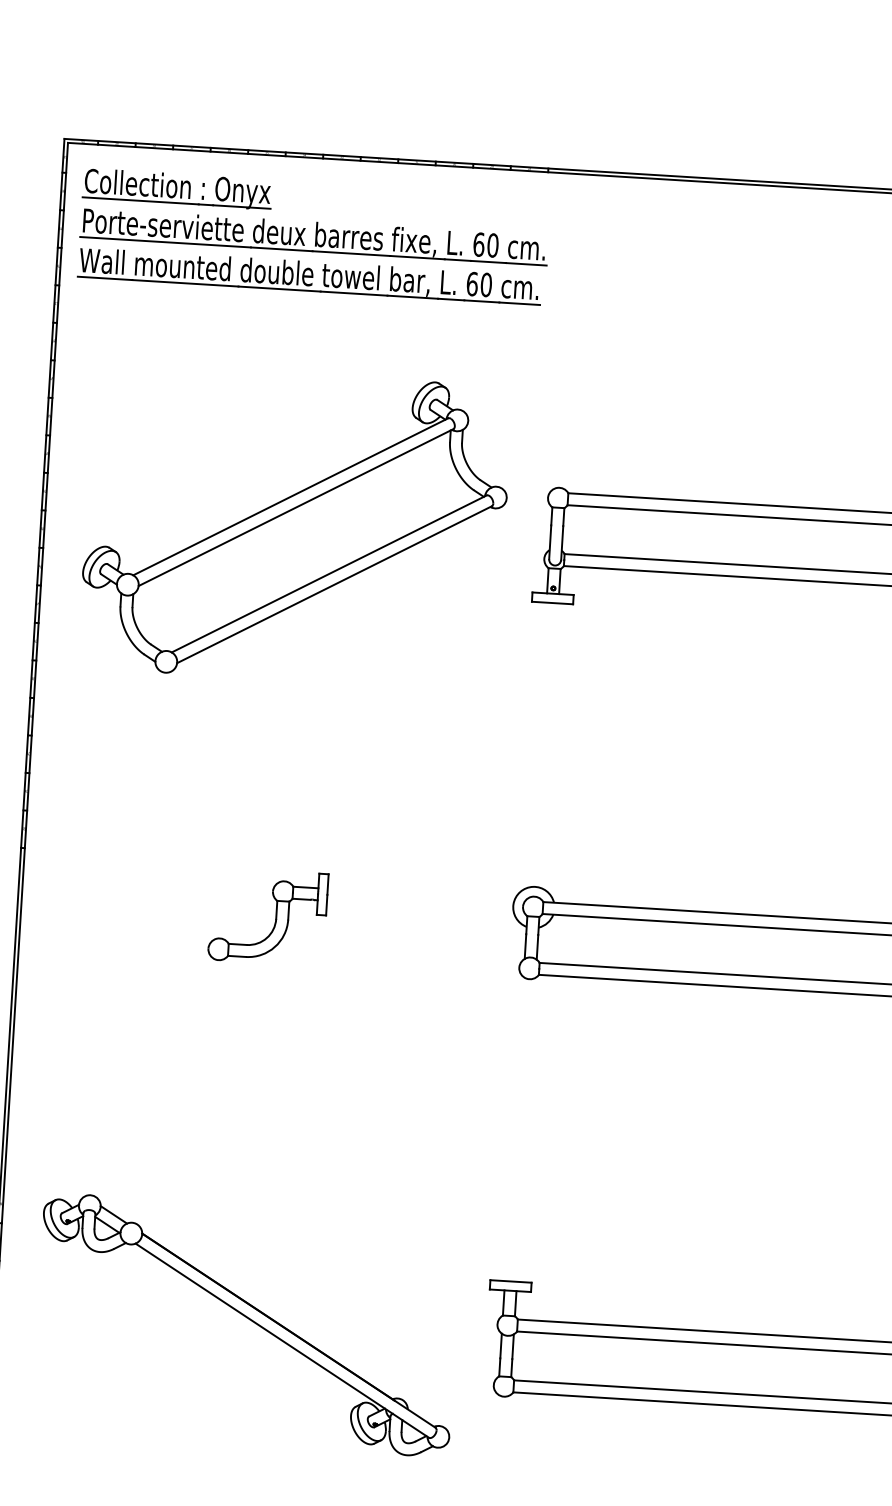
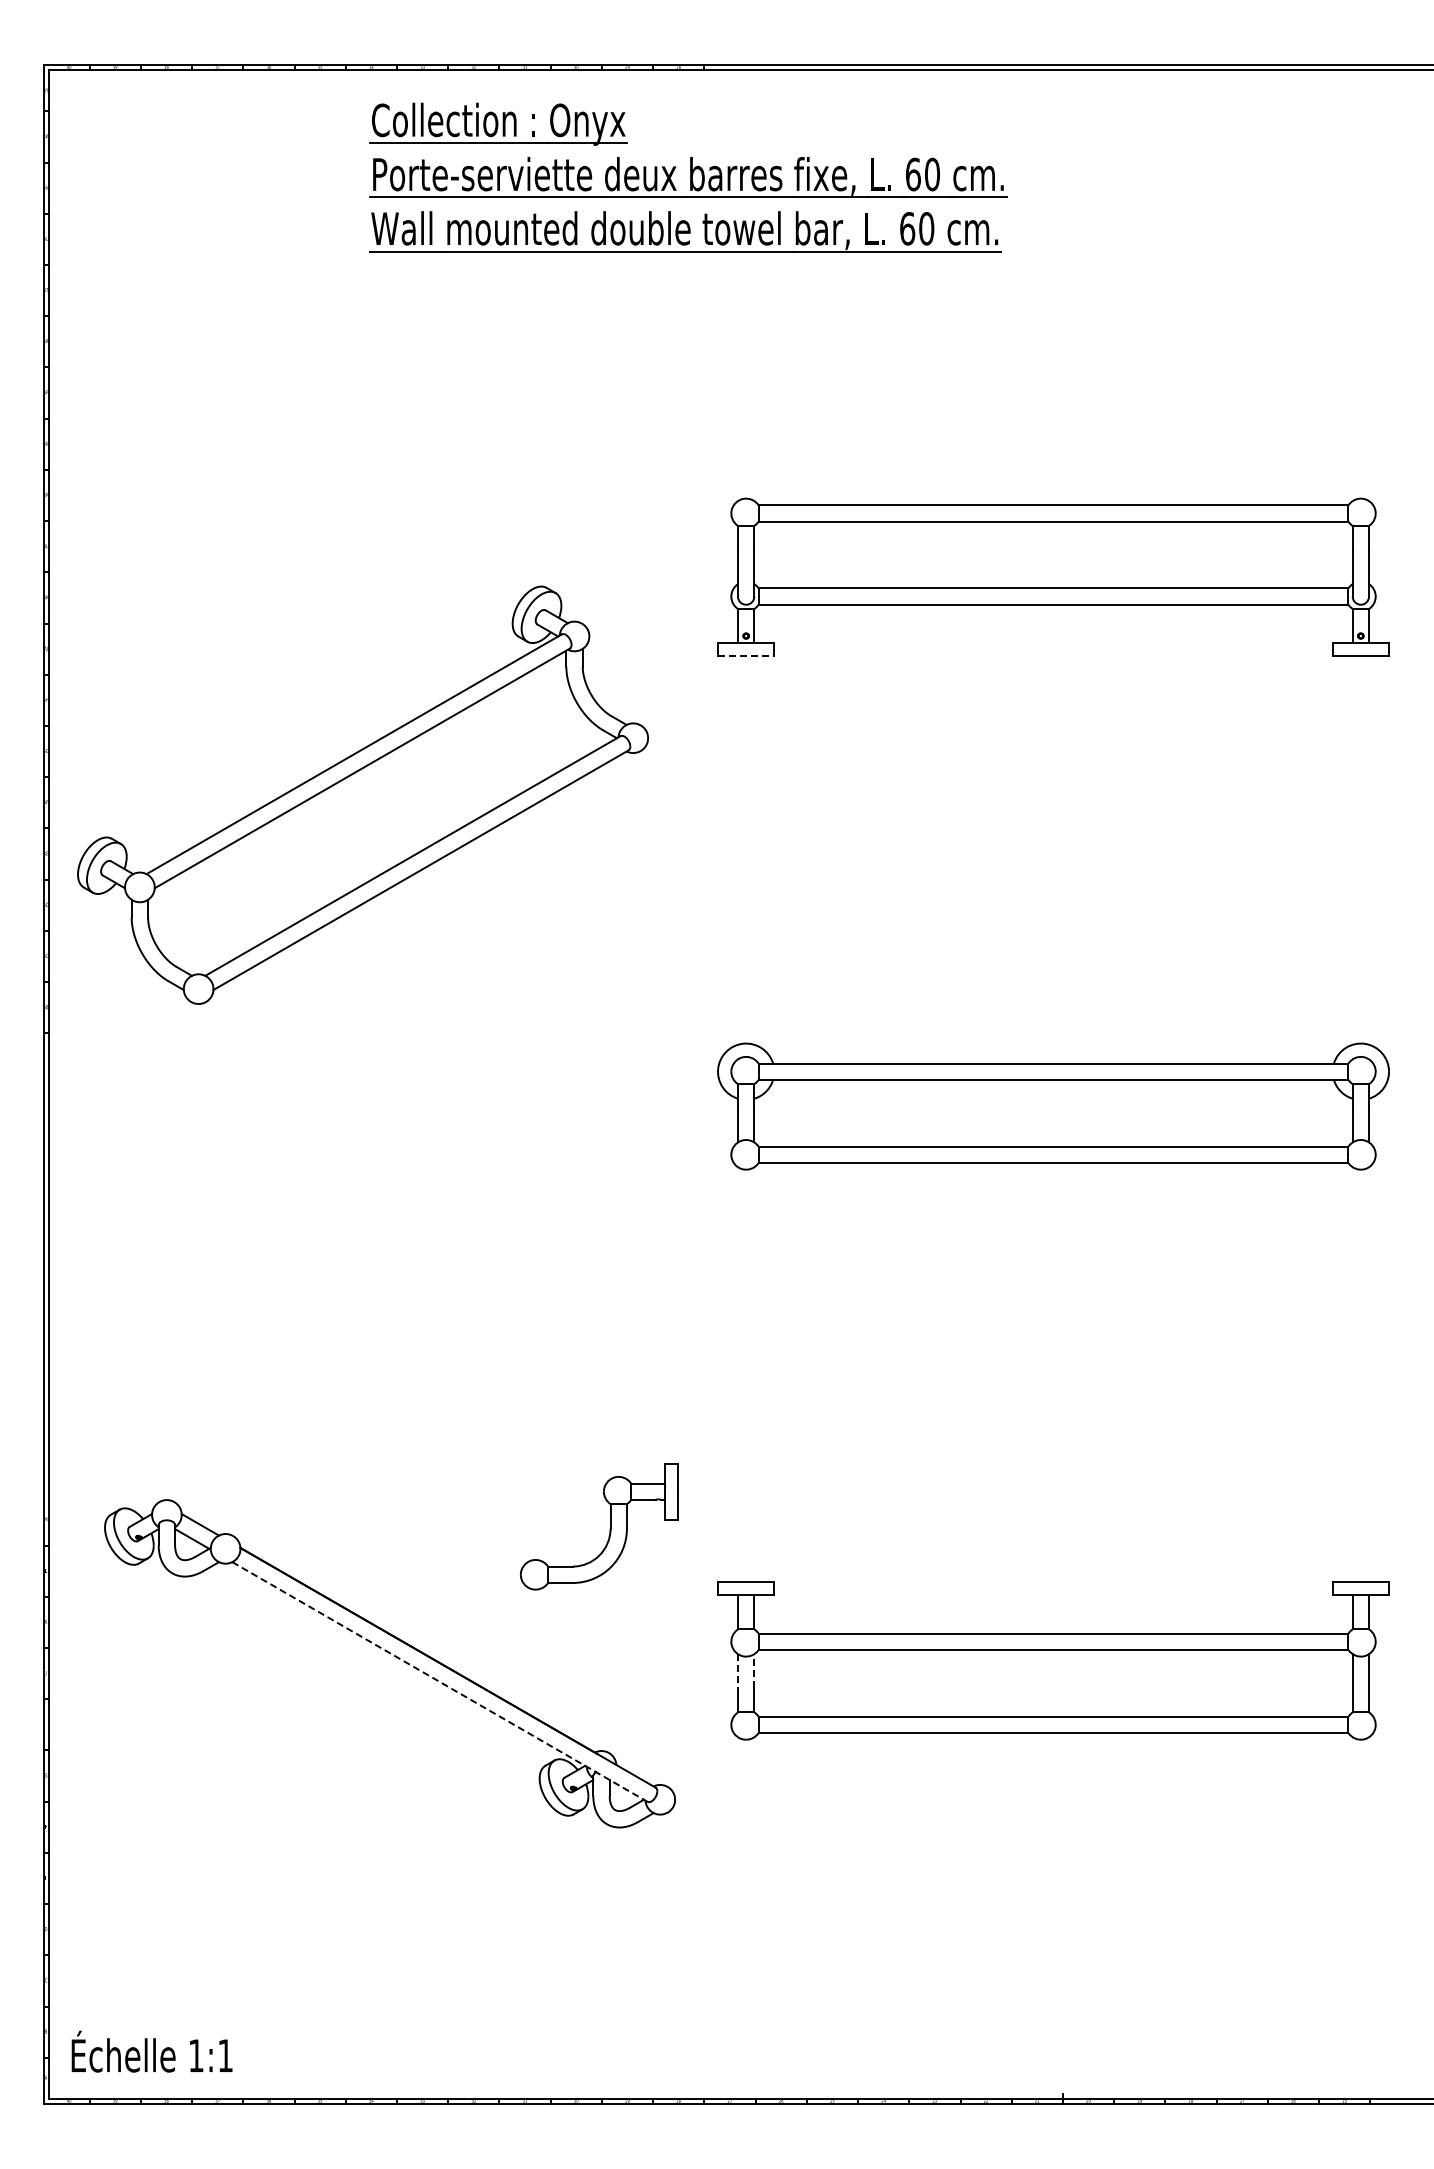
part: (314, 236) -> (688, 177), moved
part: (295, 526) -> (363, 794), moved
line: (552, 602) -> (746, 655), solid -> dashed
part: (275, 918) -> (609, 1528), moved
line: (282, 1341) -> (440, 1682), solid -> dashed
line: (500, 1346) -> (737, 1671), solid -> dashed
line: (513, 1347) -> (754, 1671), solid -> dashed

